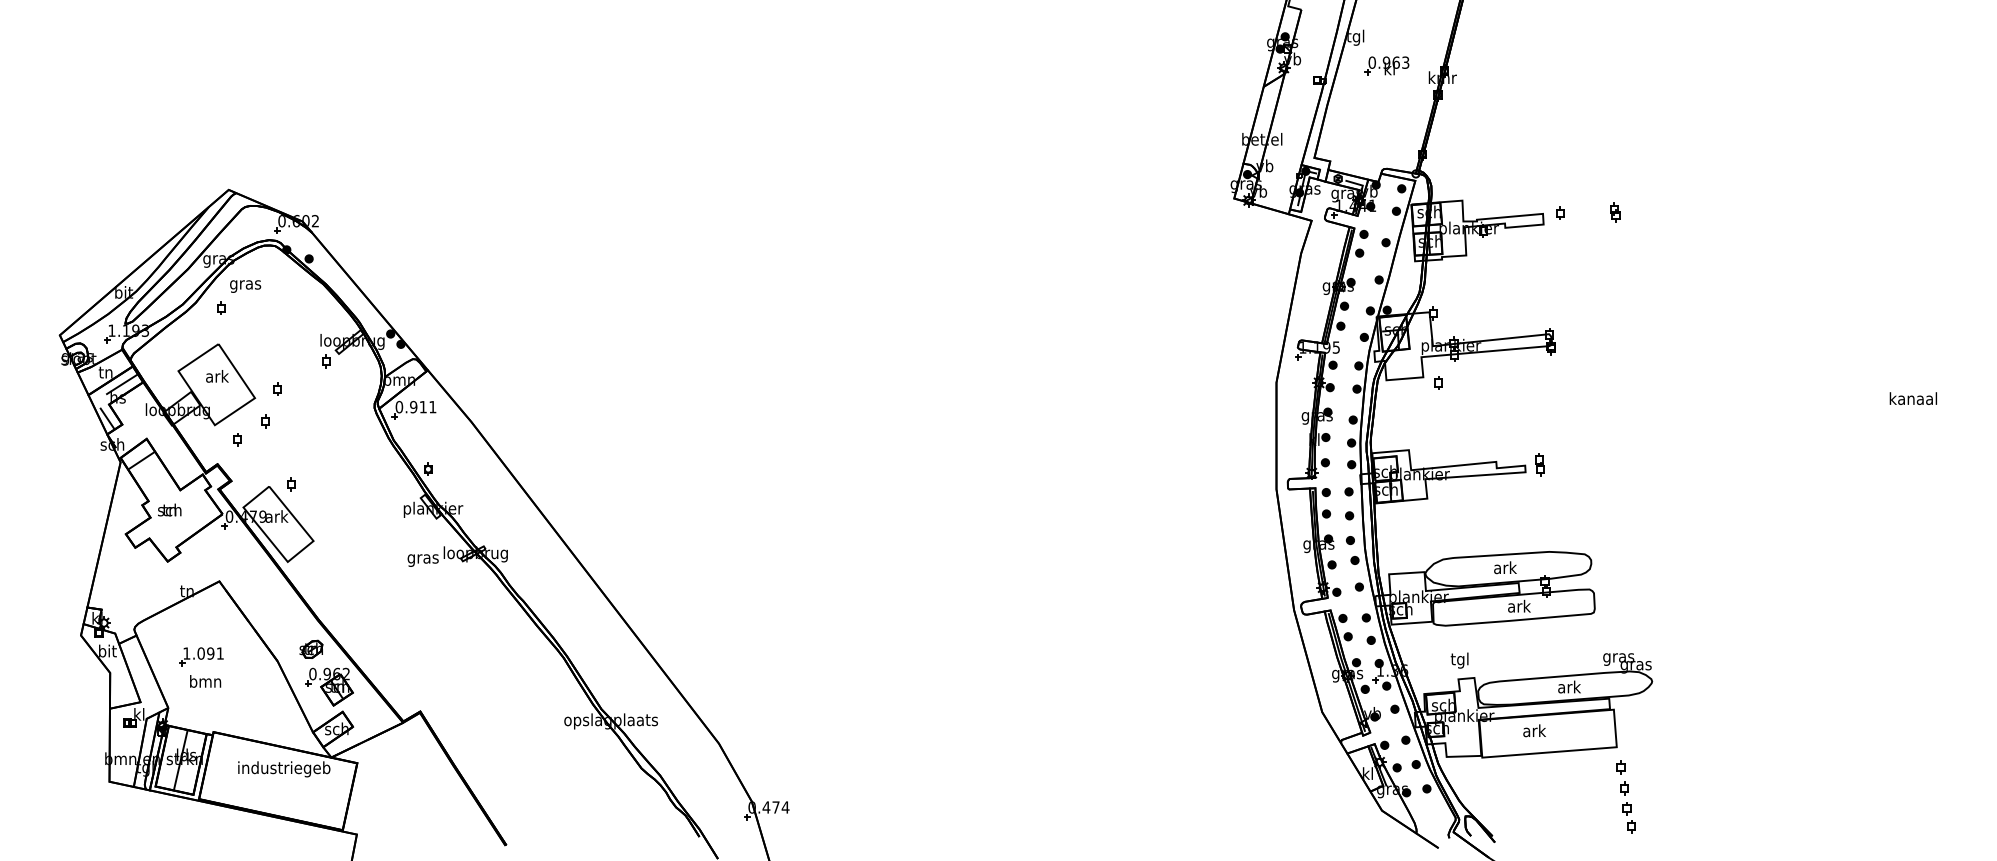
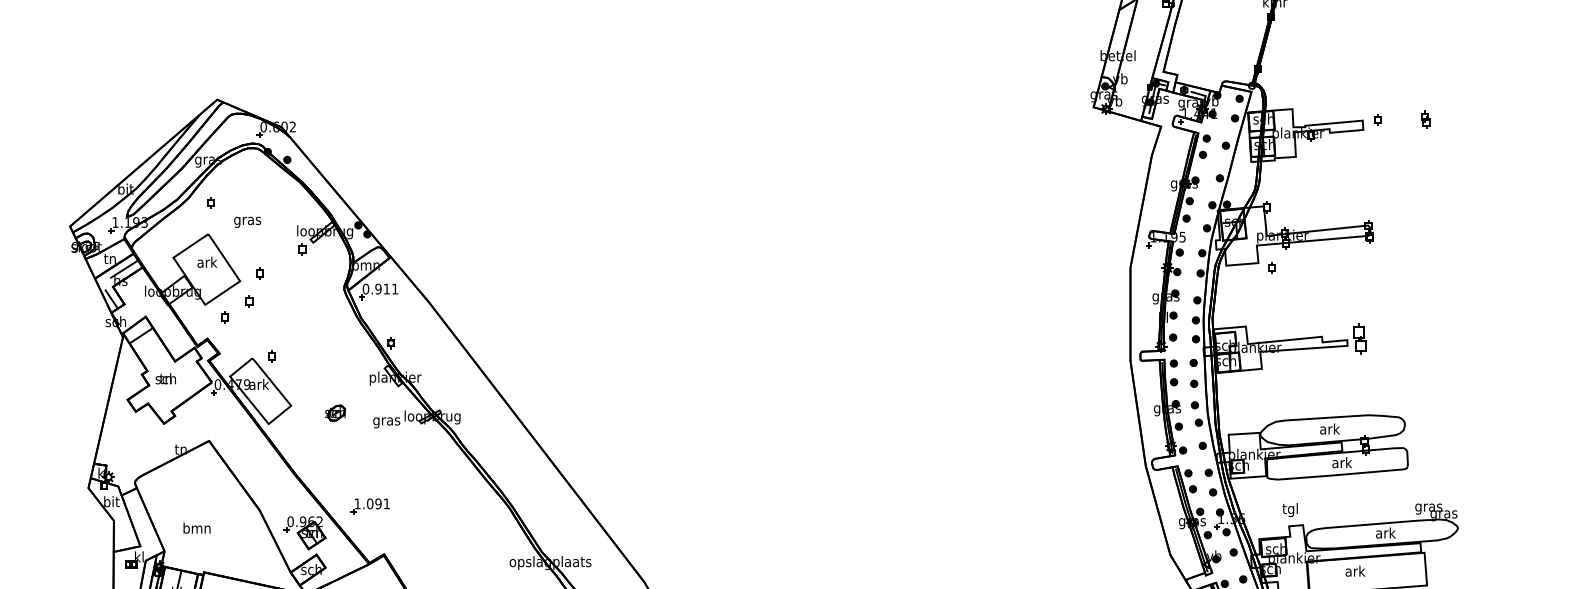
text: (245, 286) -> (247, 222), moved
part: (1539, 464) -> (1359, 339), size x1.6
part: (311, 648) -> (335, 412), moved
part: (201, 656) -> (370, 506), moved

